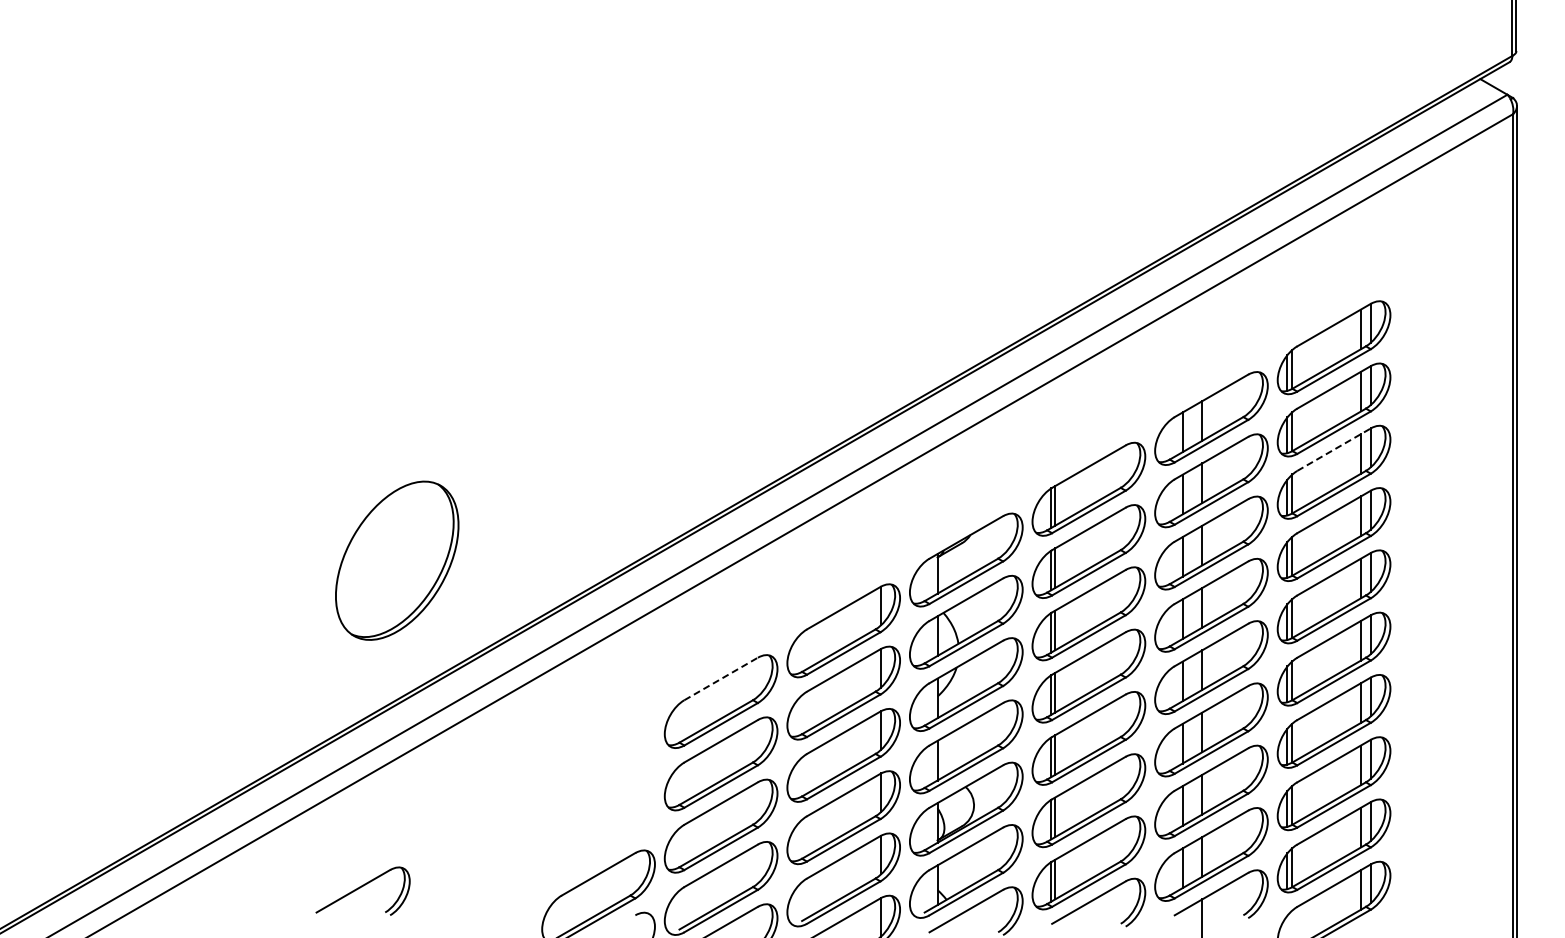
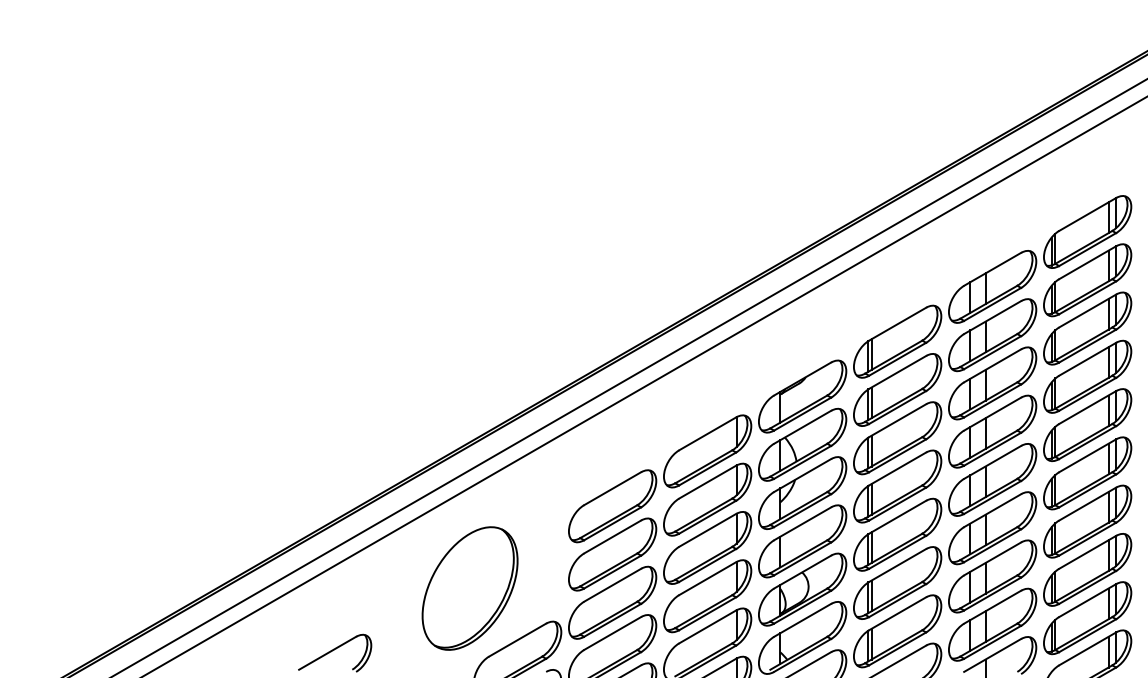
line: (1334, 449) -> (1087, 310), dashed -> solid
part: (397, 560) -> (470, 588), moved
line: (721, 678) -> (612, 488), dashed -> solid

